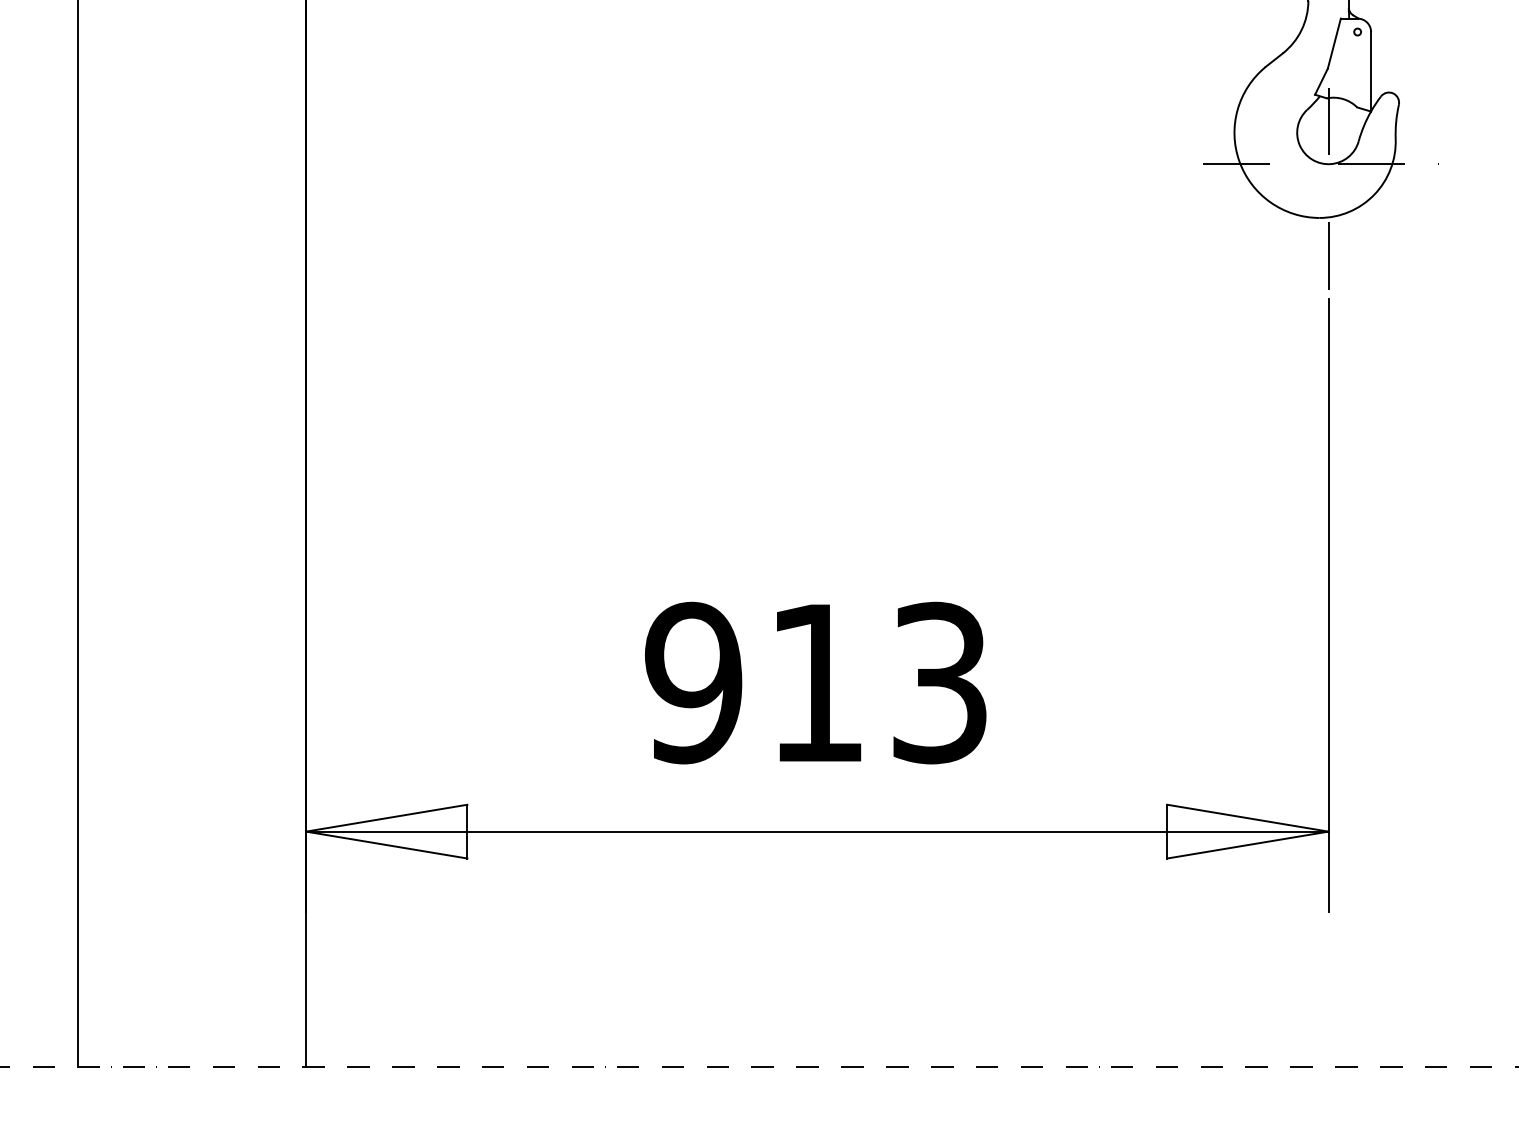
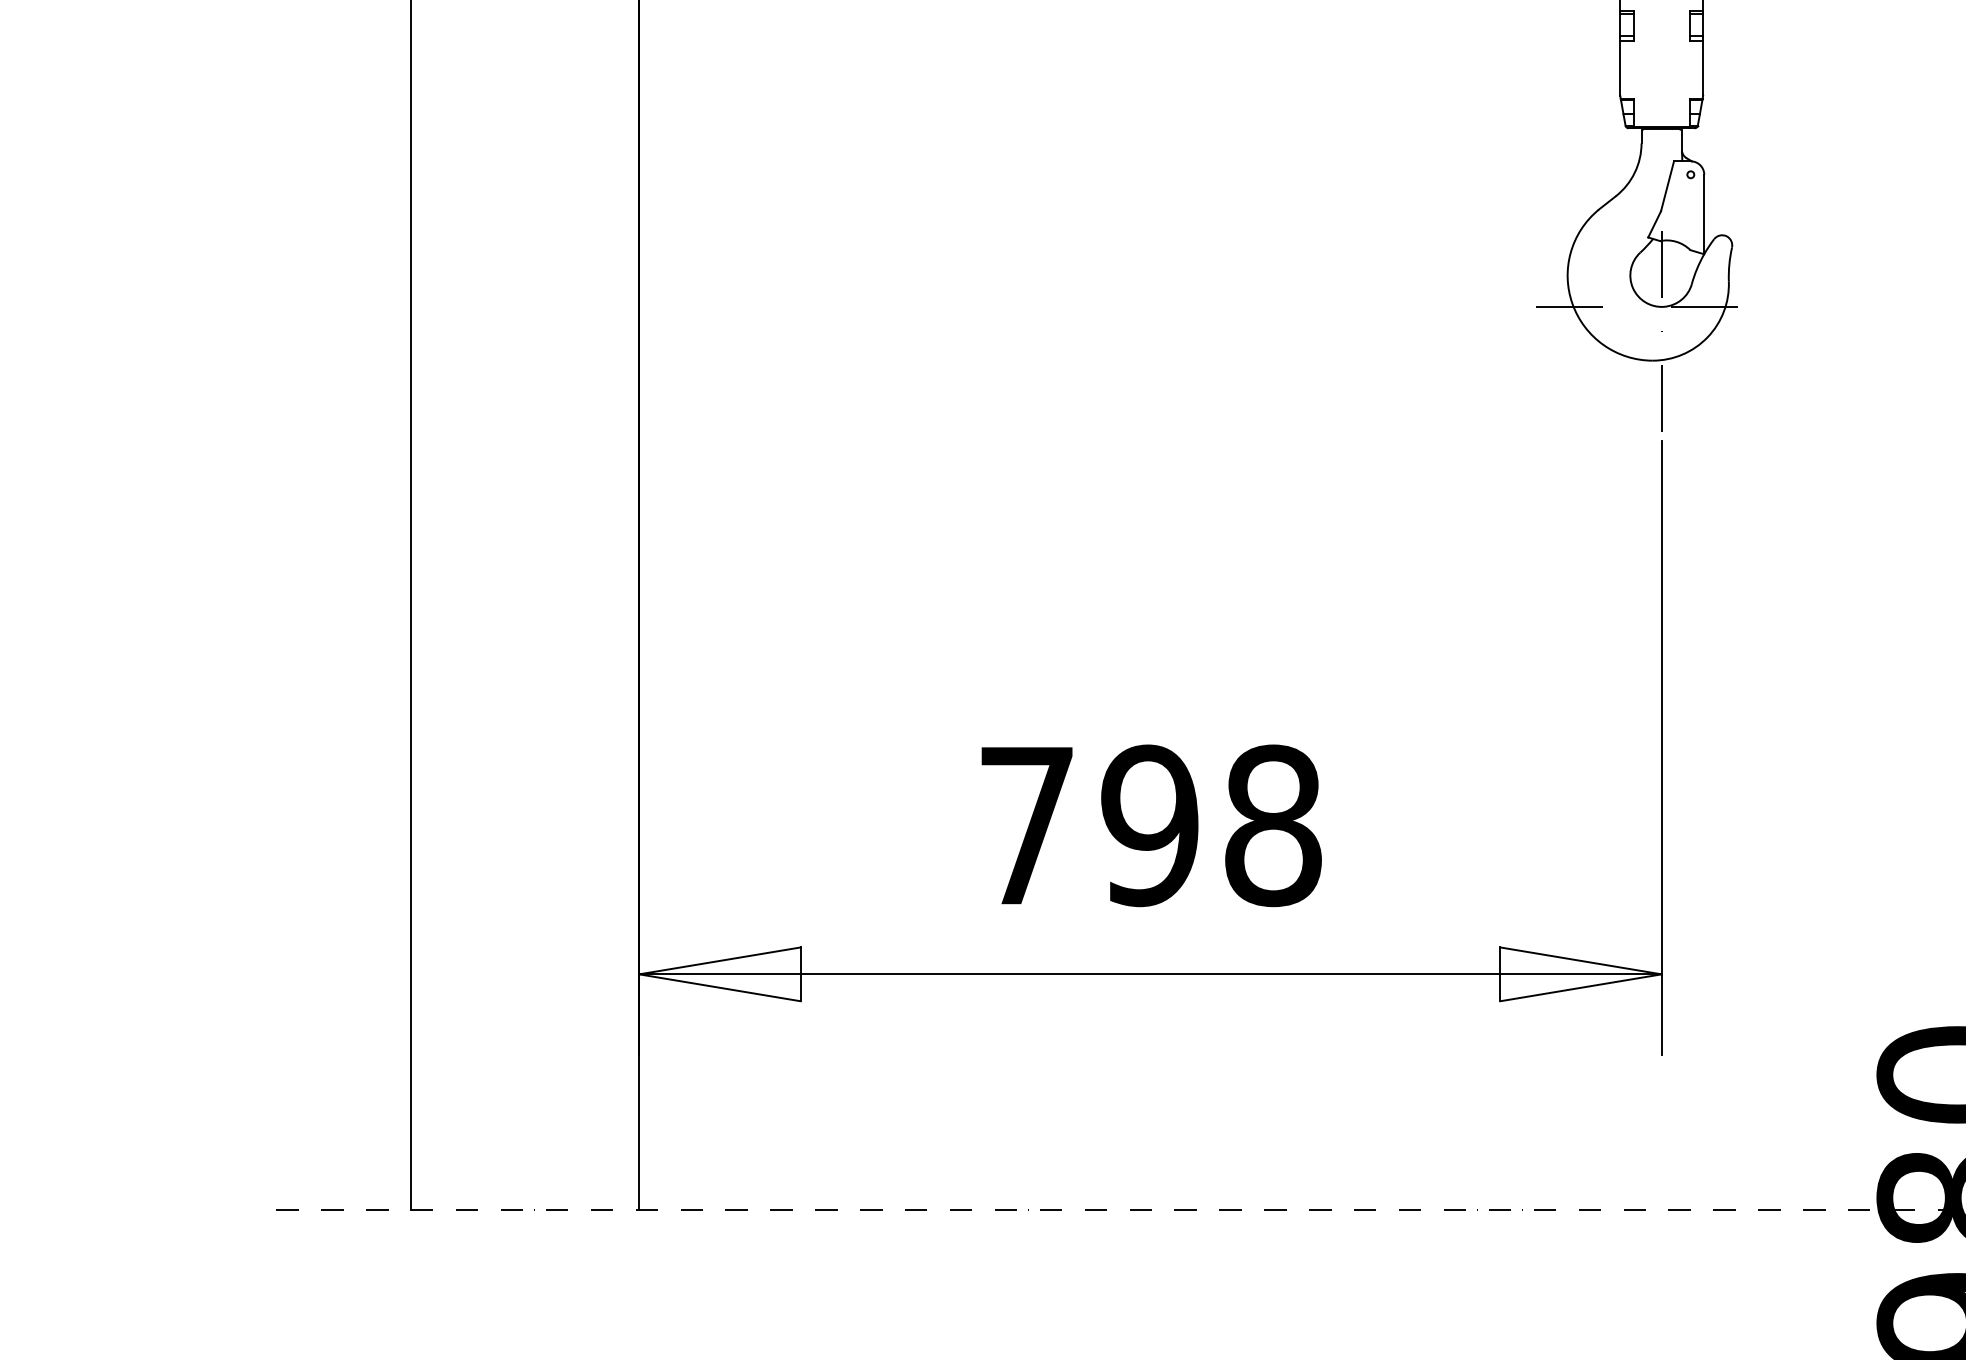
text: (816, 682) -> (1149, 825), 913 -> 798

